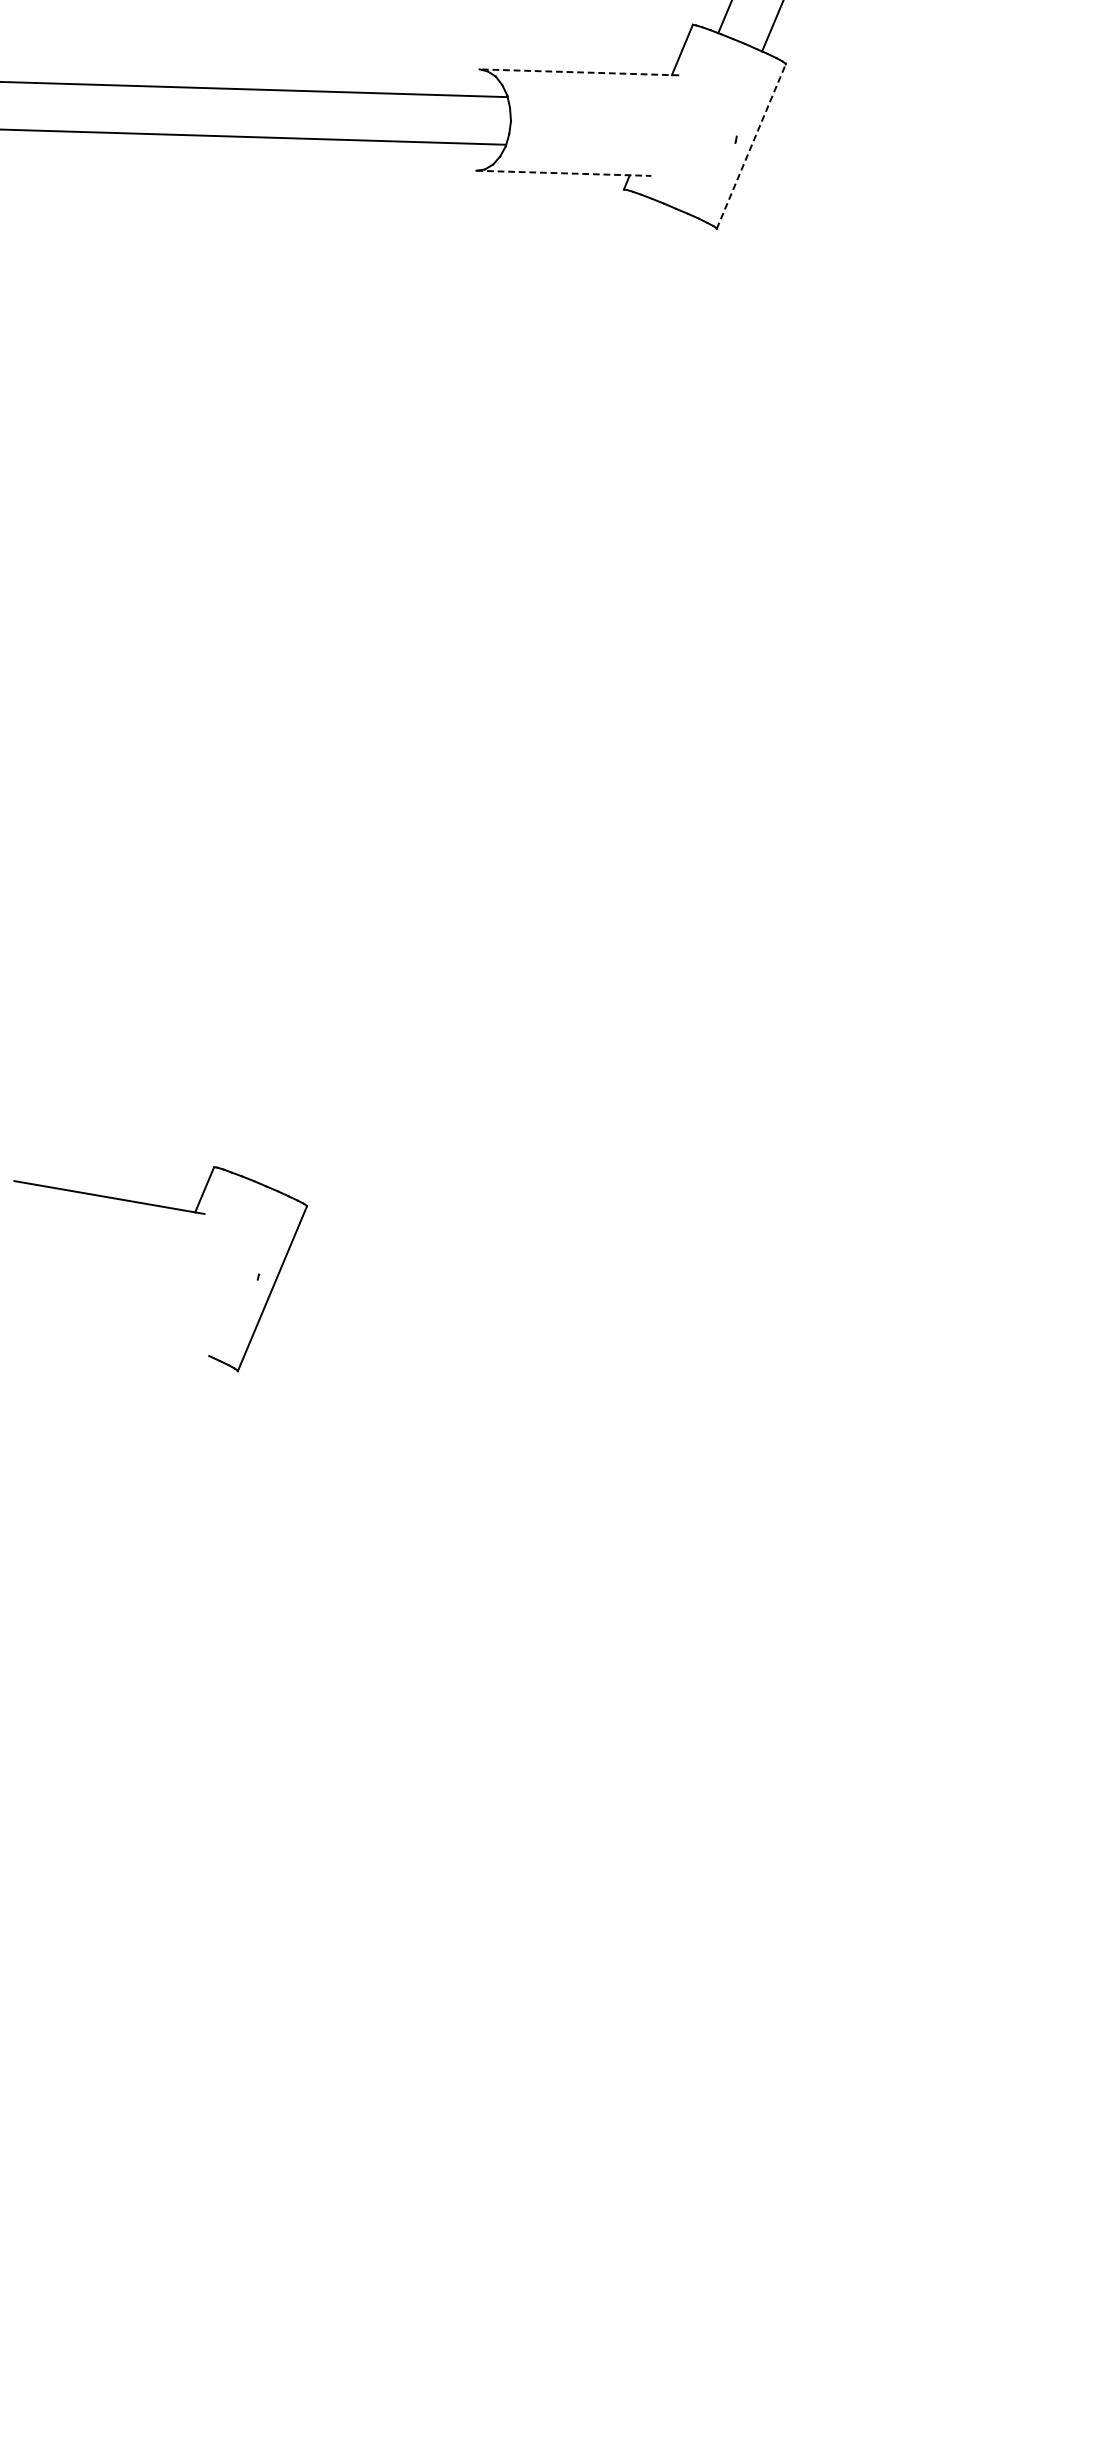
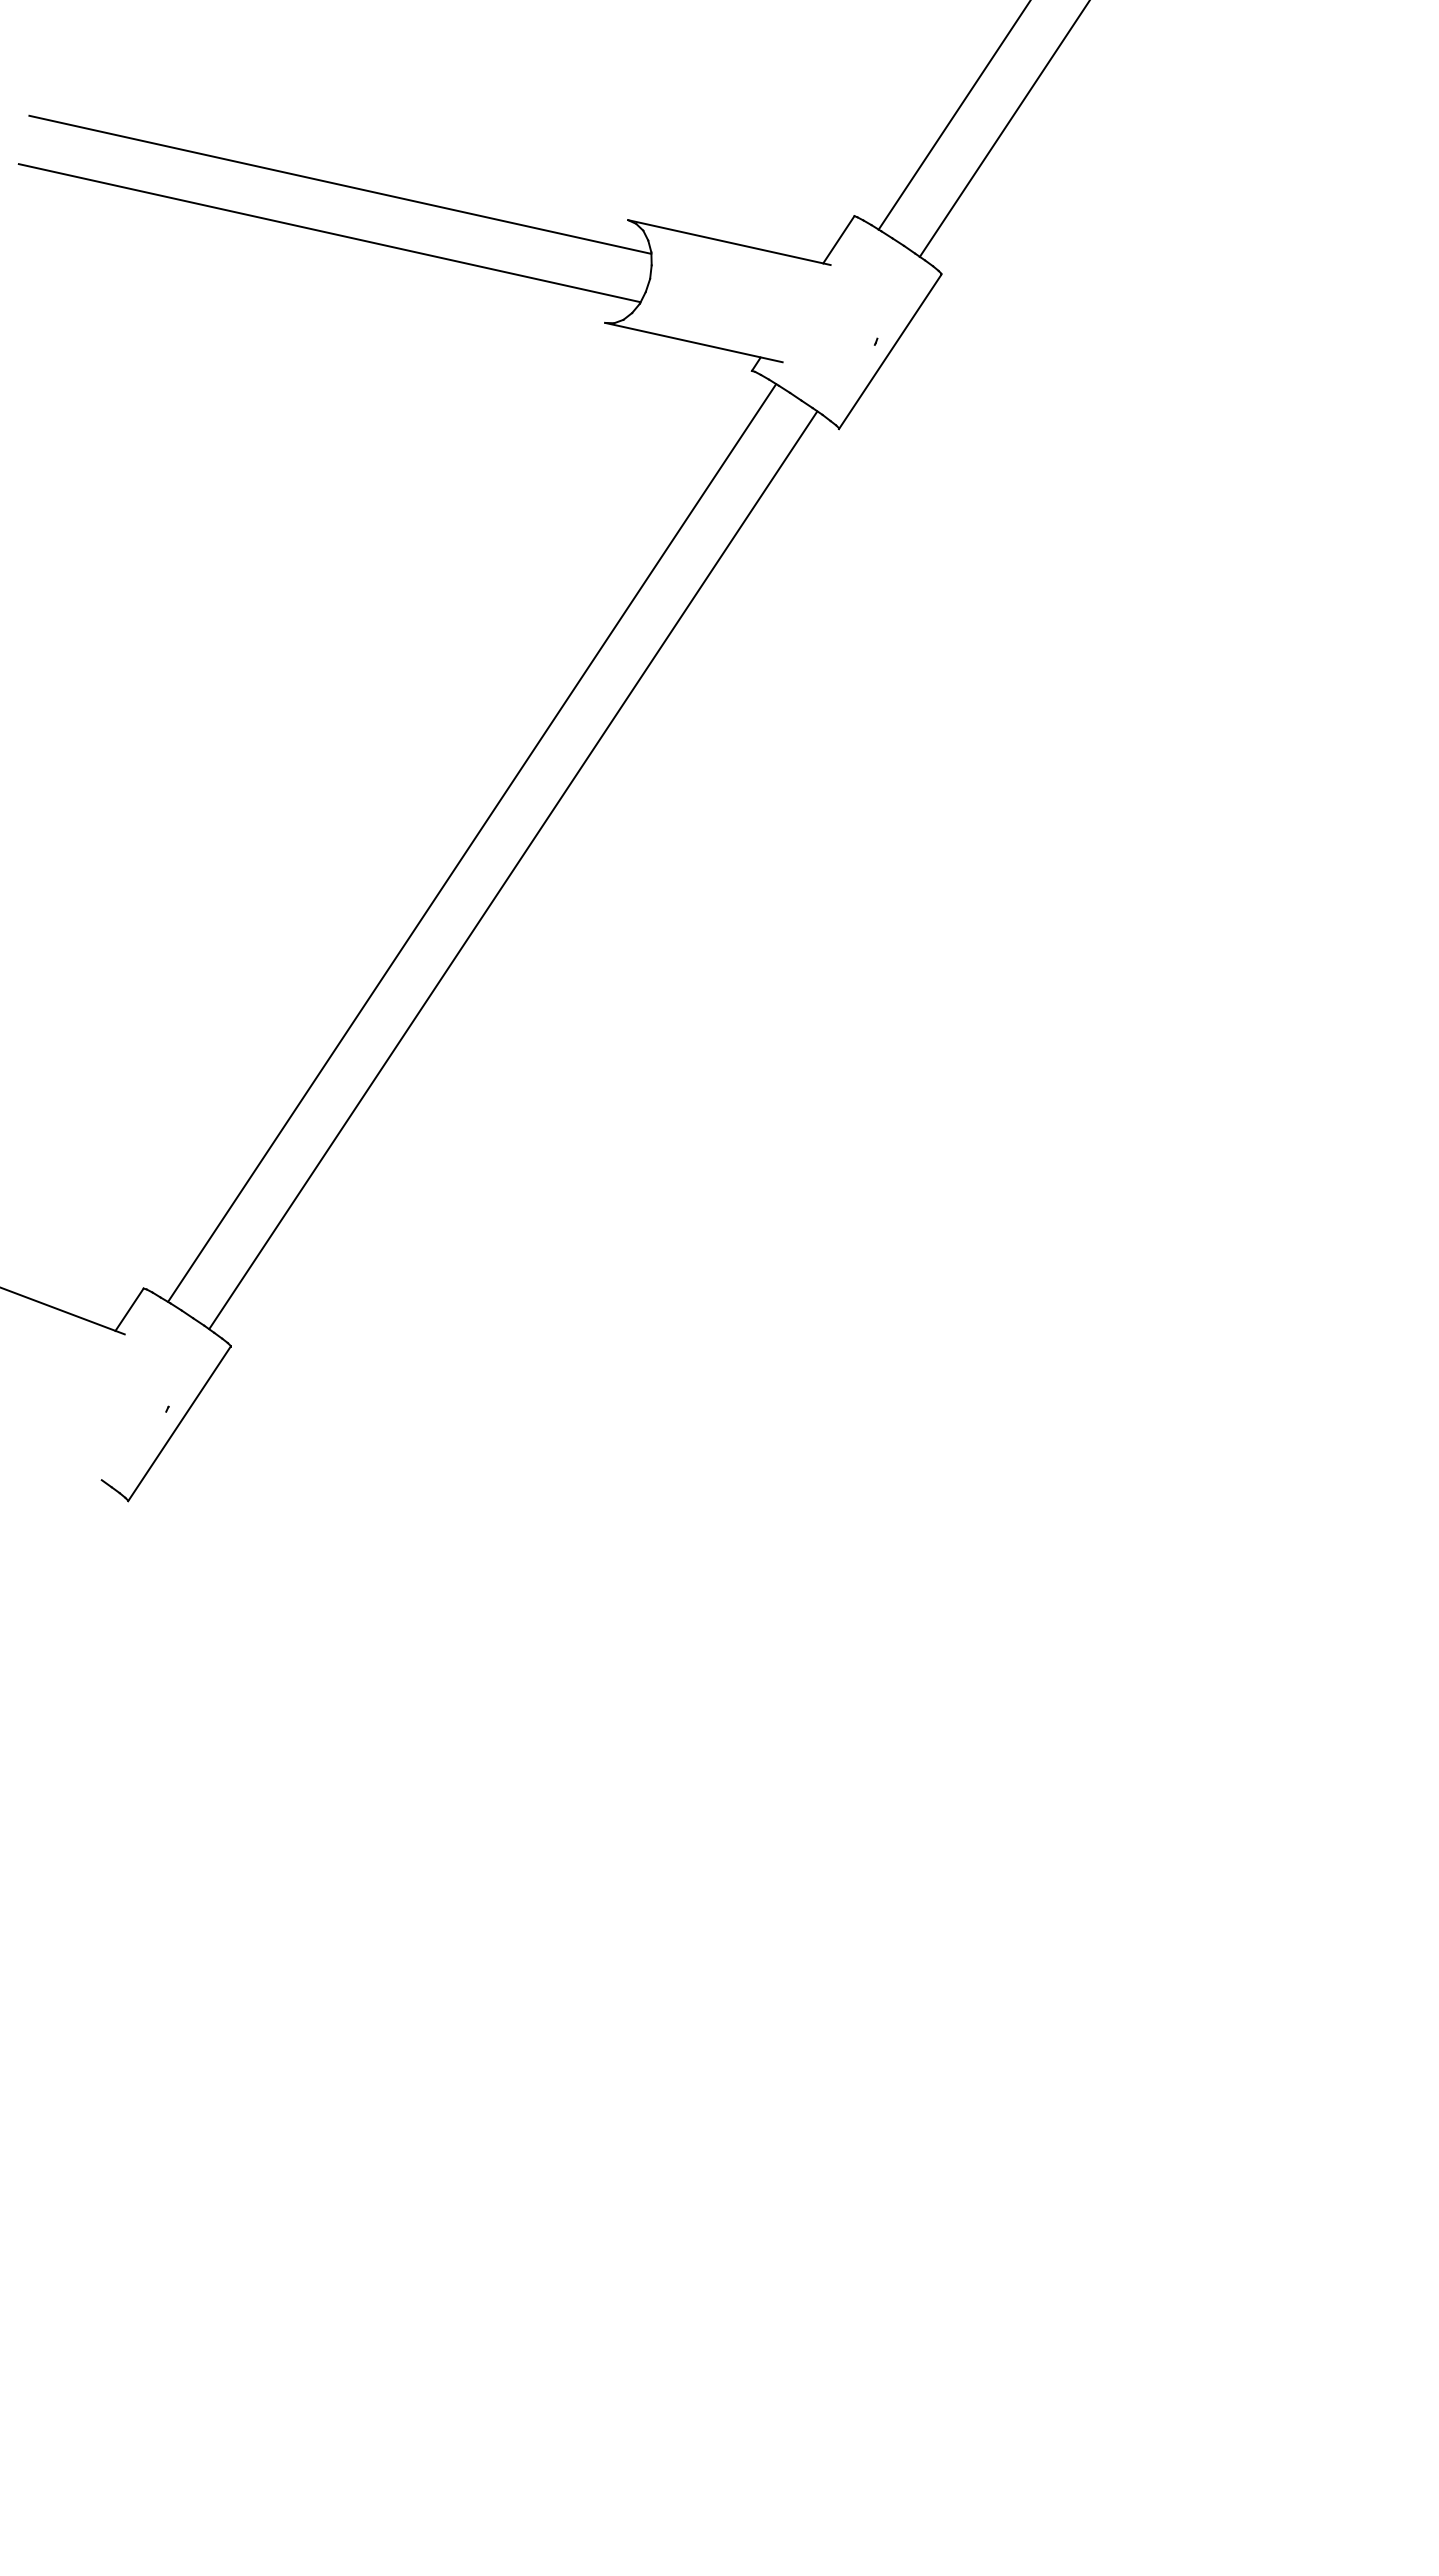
line: (579, 72) -> (729, 242), dashed -> solid
line: (751, 146) -> (890, 351), dashed -> solid
line: (563, 173) -> (693, 342), dashed -> solid
line: (444, 686) -> (472, 842), added
line: (488, 705) -> (513, 870), added

